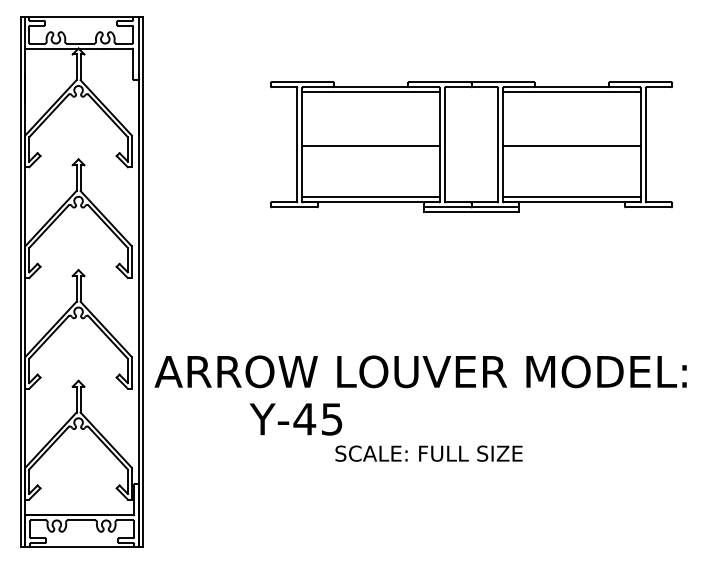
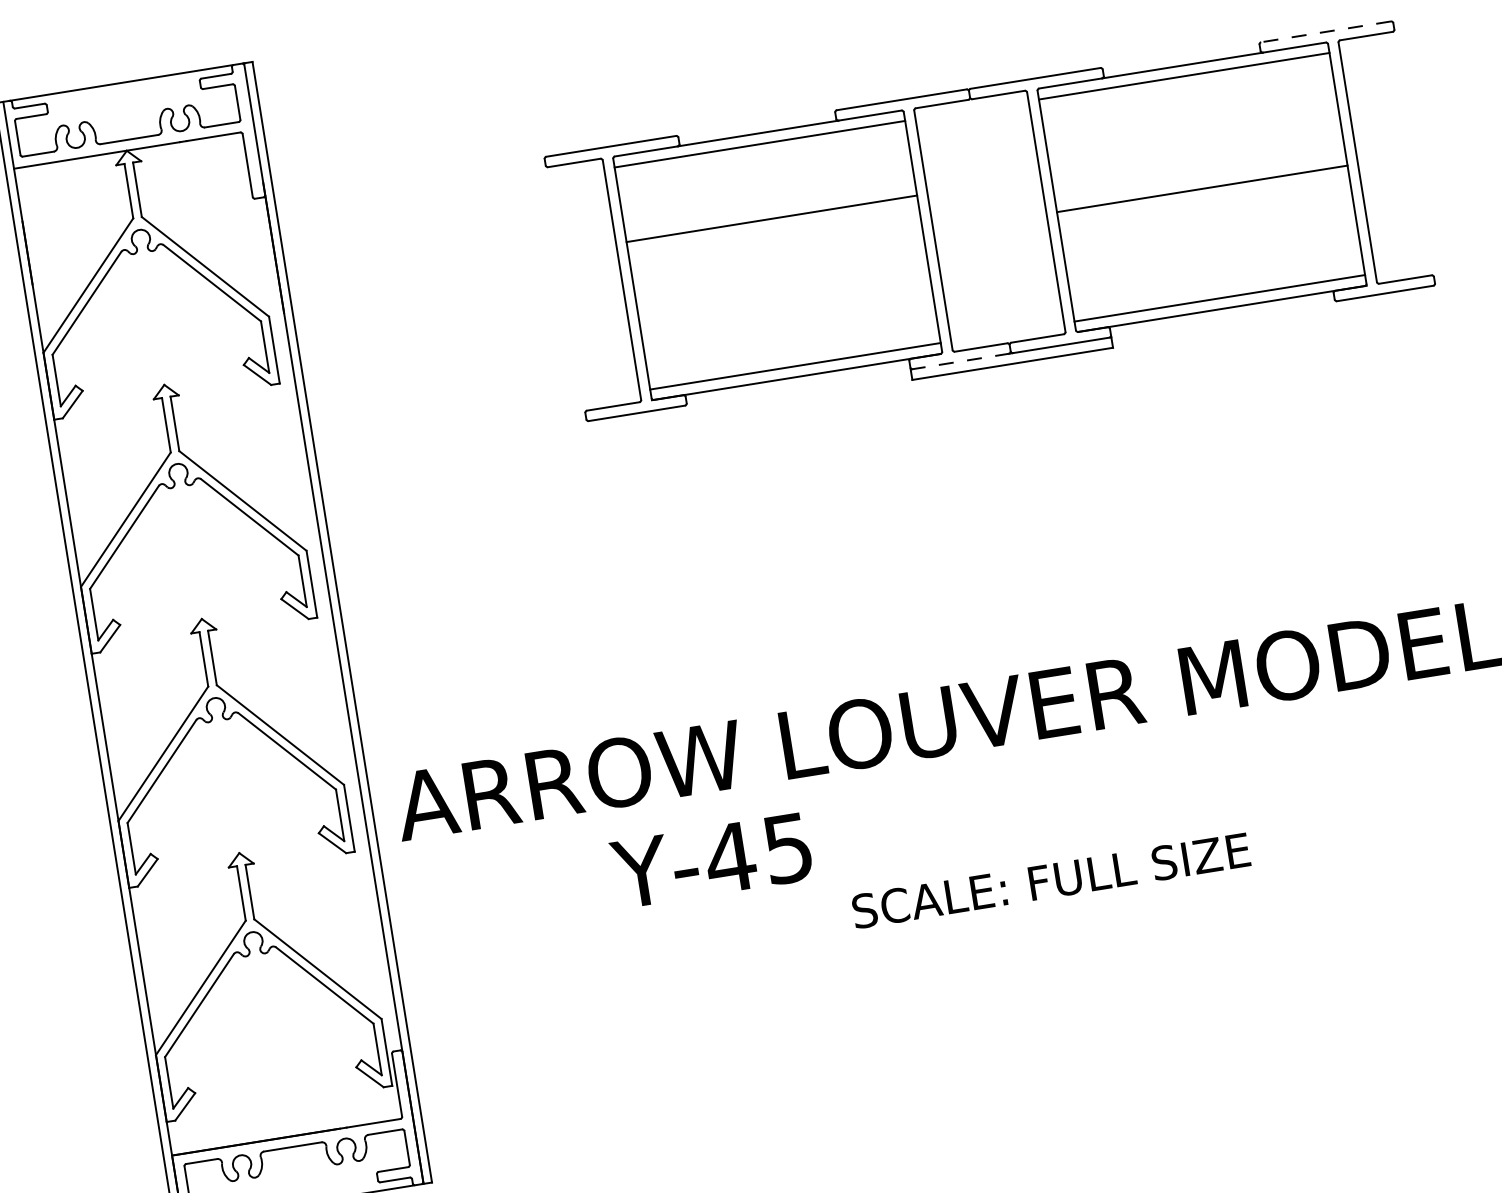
line: (640, 82) -> (1325, 32), solid -> dashed
line: (370, 145) -> (770, 218), moved
line: (447, 207) -> (960, 361), solid -> dashed
text: (428, 453) -> (1049, 880), moved

